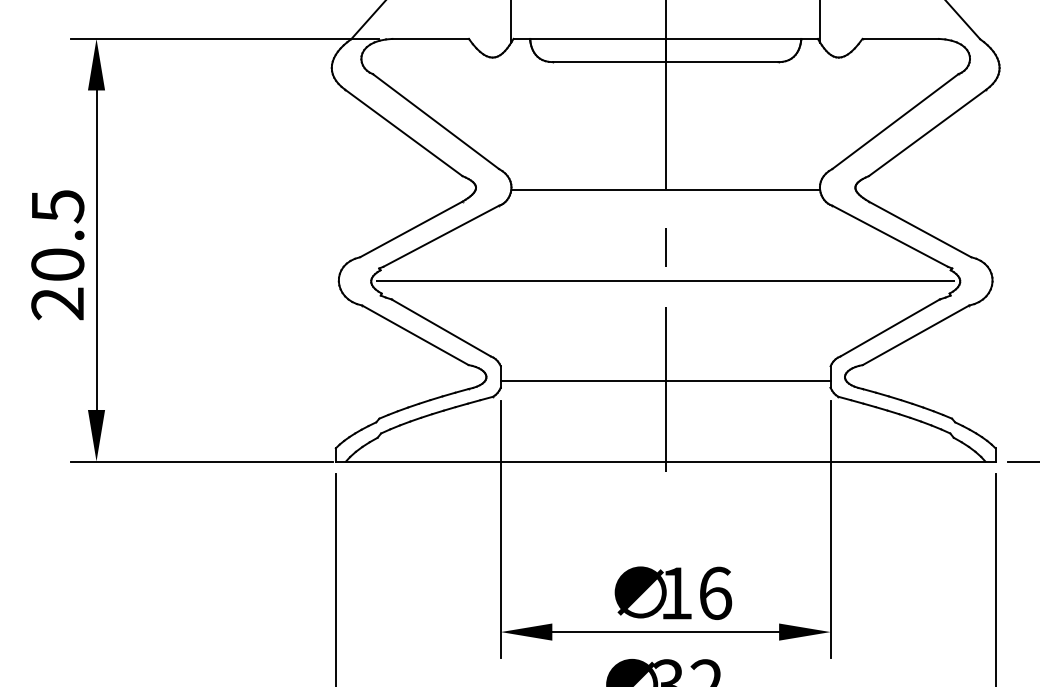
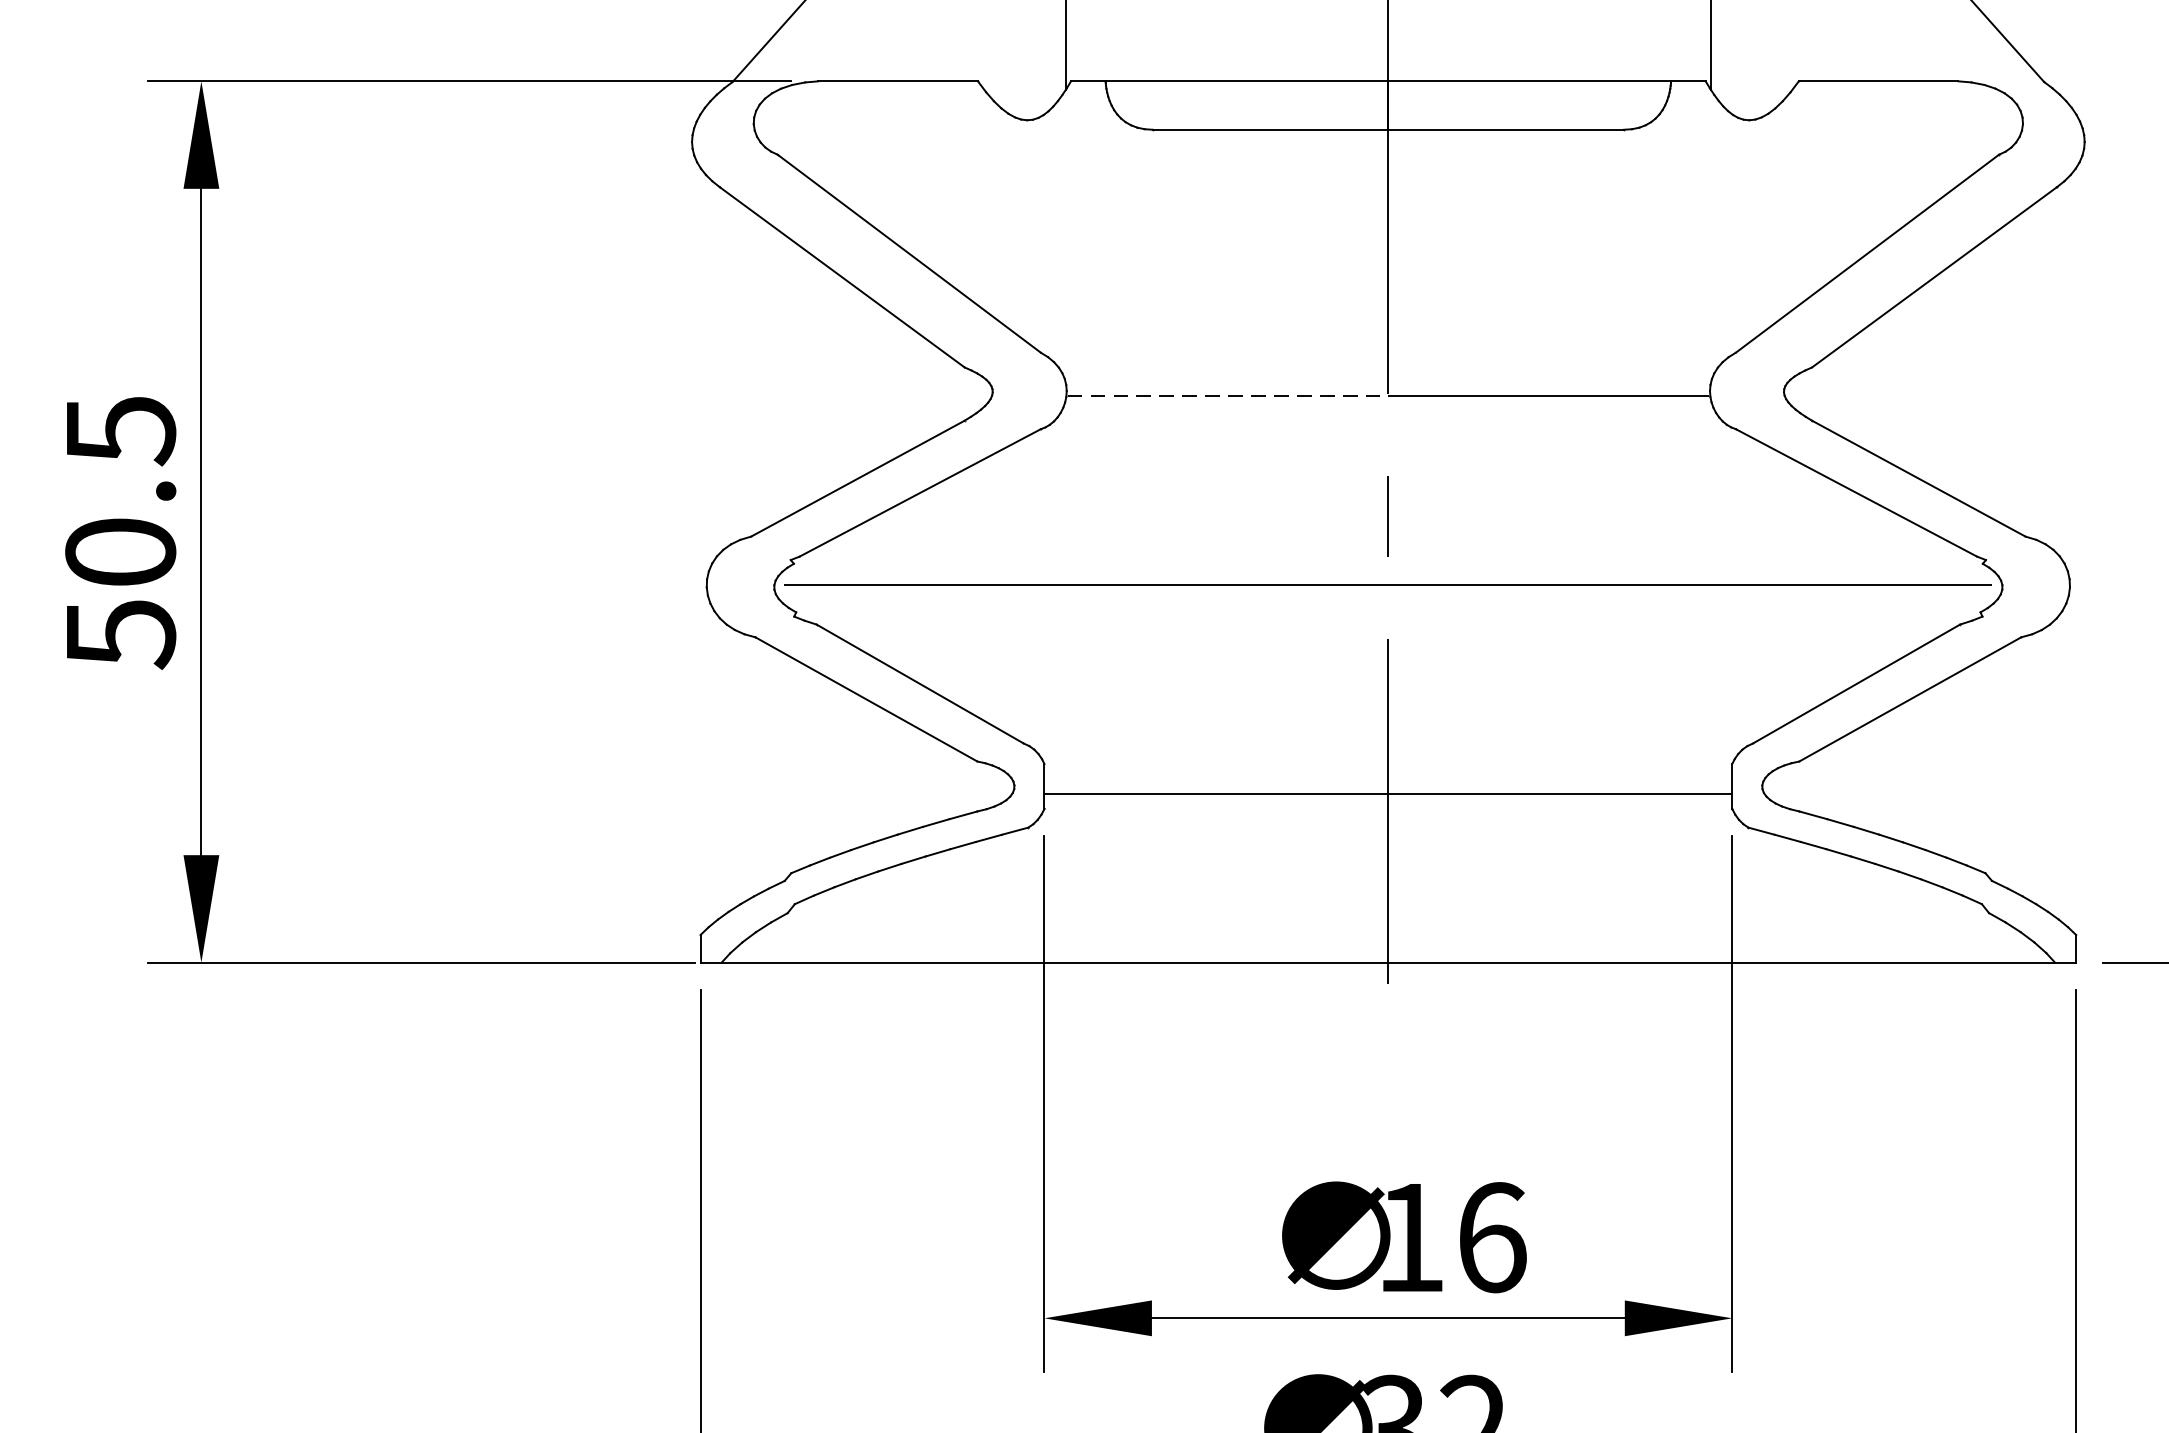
line: (588, 189) -> (1227, 395), solid -> dashed
text: (57, 304) -> (120, 635), 20.5 -> 50.5

